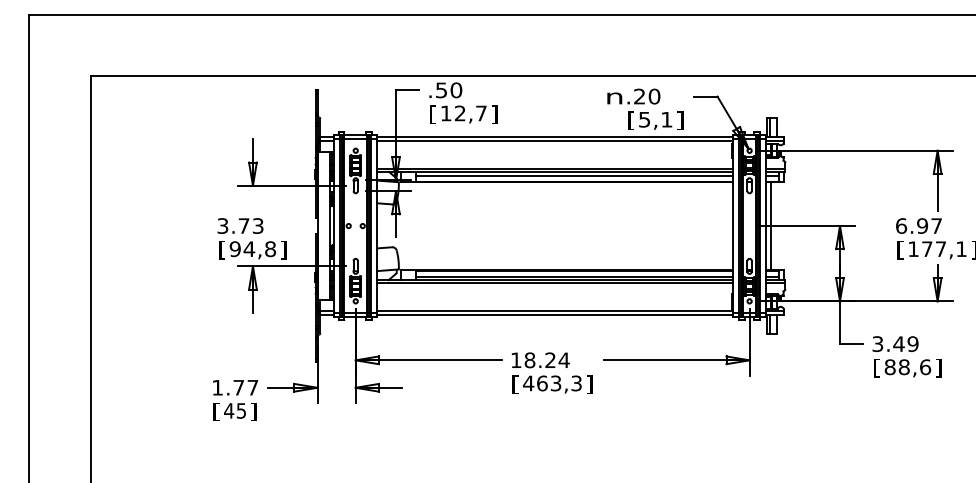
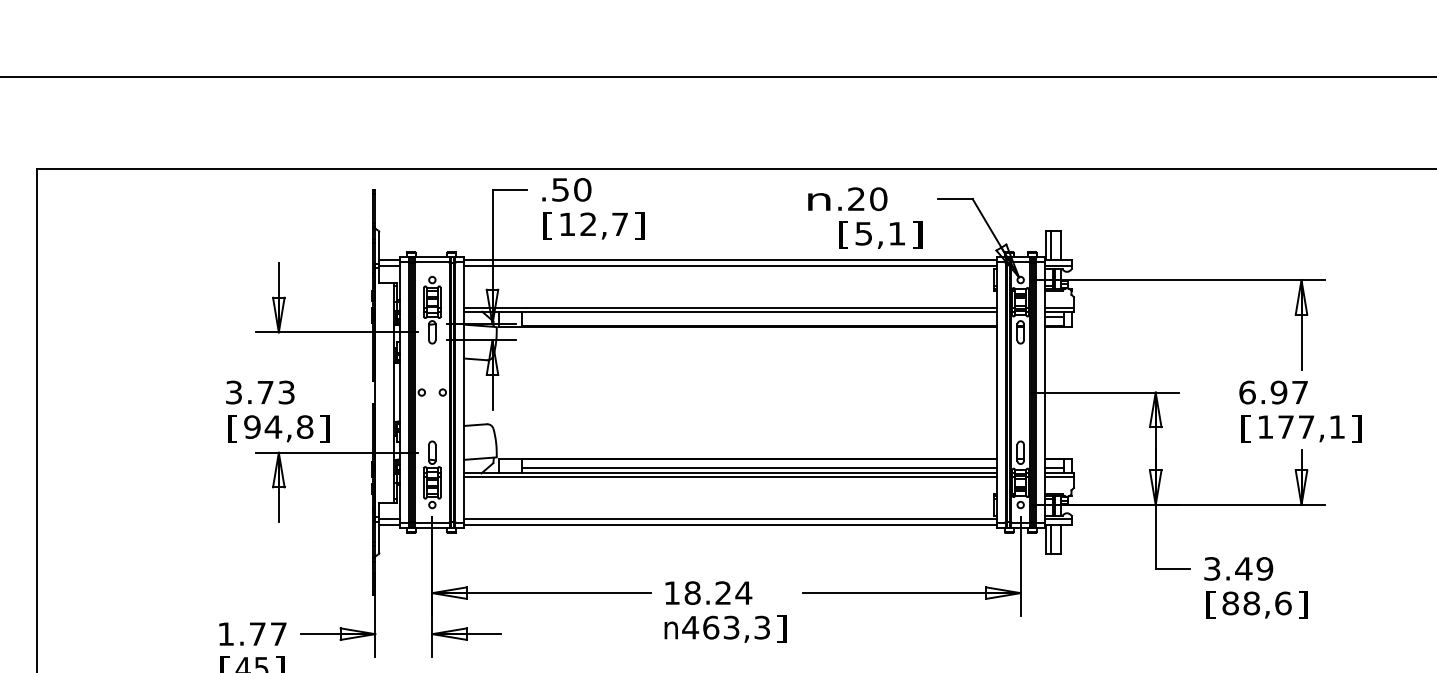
line: (574, 175) -> (759, 317), removed
line: (771, 225) -> (1053, 391), removed
text: (515, 384) -> (670, 629), [ -> n

